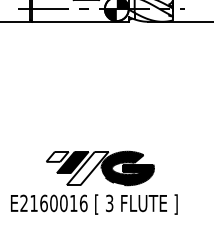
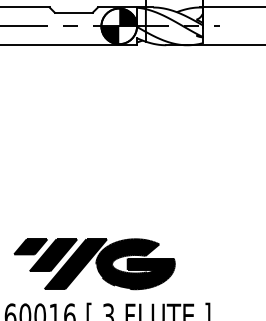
fill: (57, 156) -> (30, 246), added
fill: (87, 168) -> (75, 264), added

